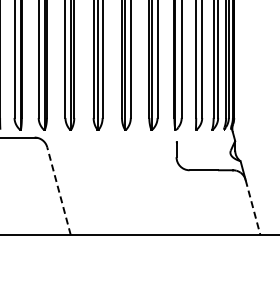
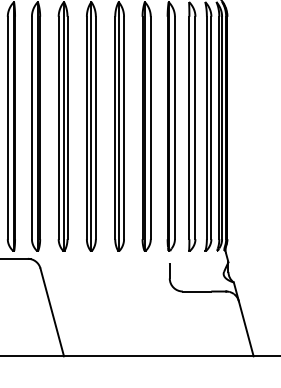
line: (59, 190) -> (52, 311), dashed -> solid
line: (253, 207) -> (246, 328), dashed -> solid

